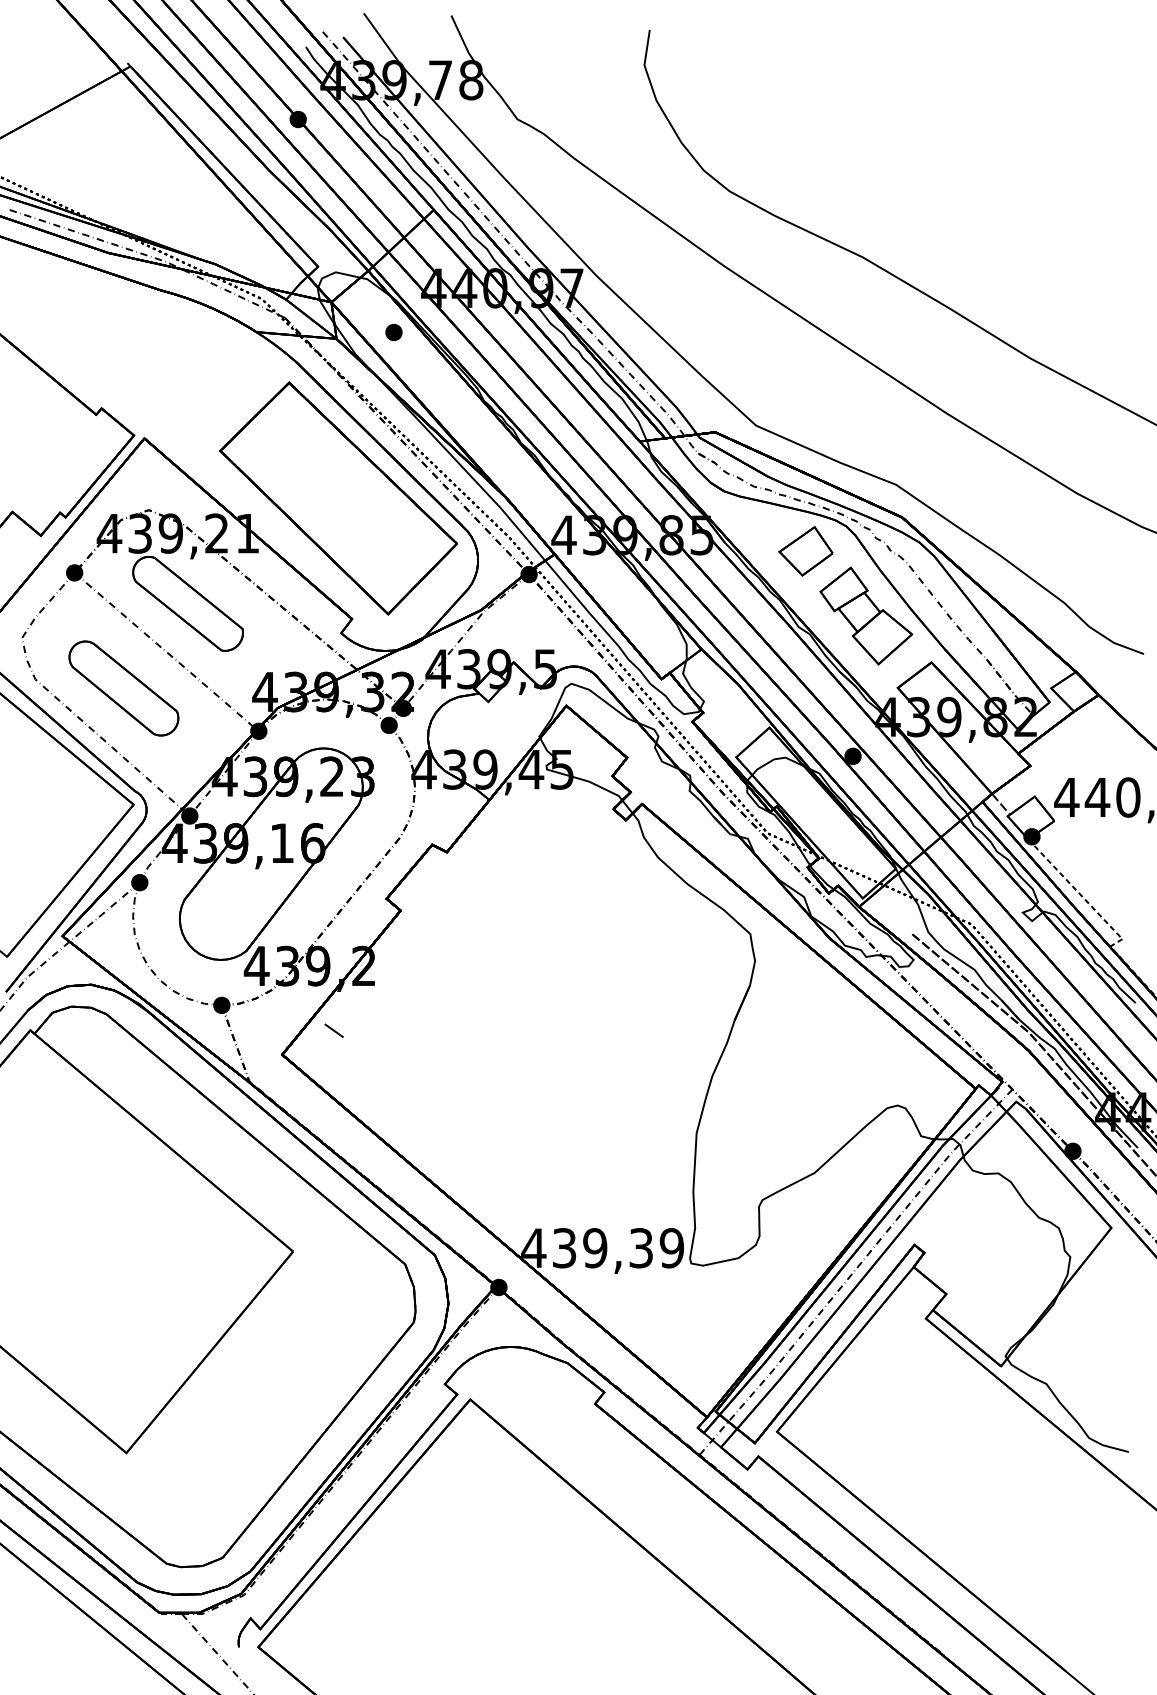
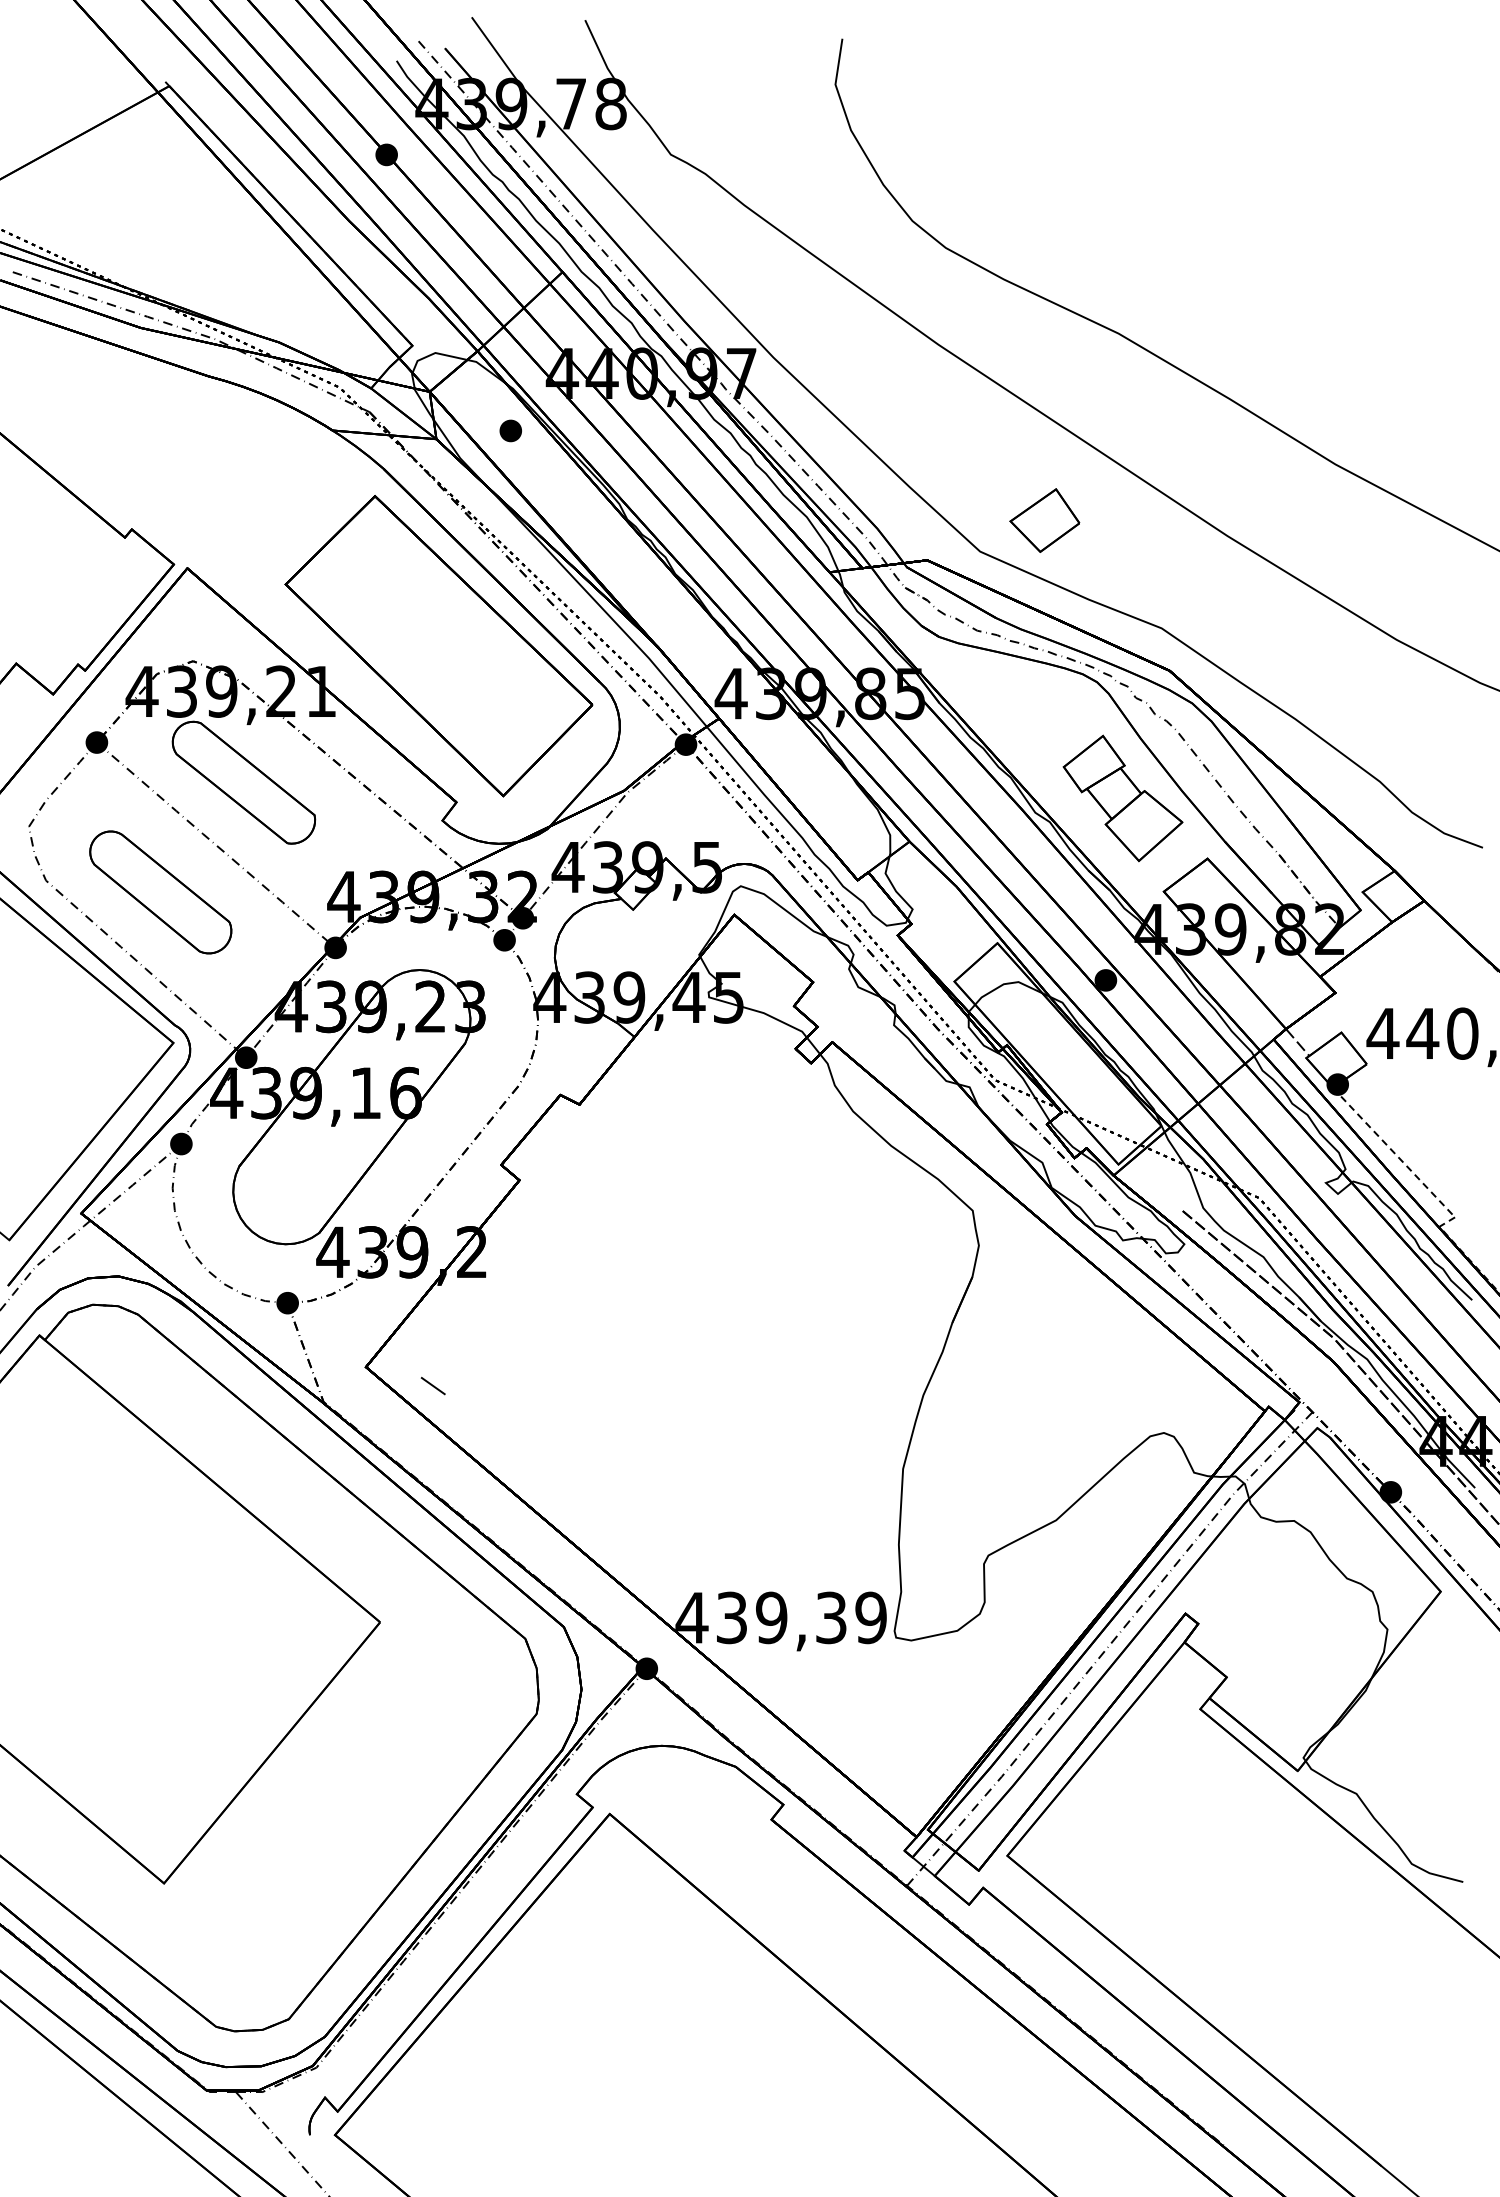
part: (805, 551) -> (1044, 520), moved
line: (333, 1030) -> (432, 1385), moved

